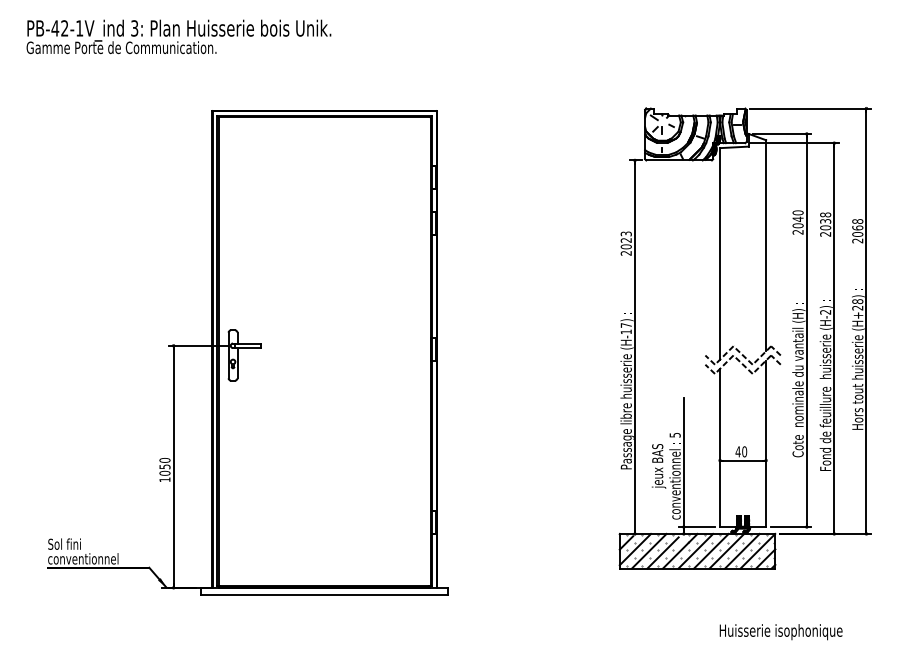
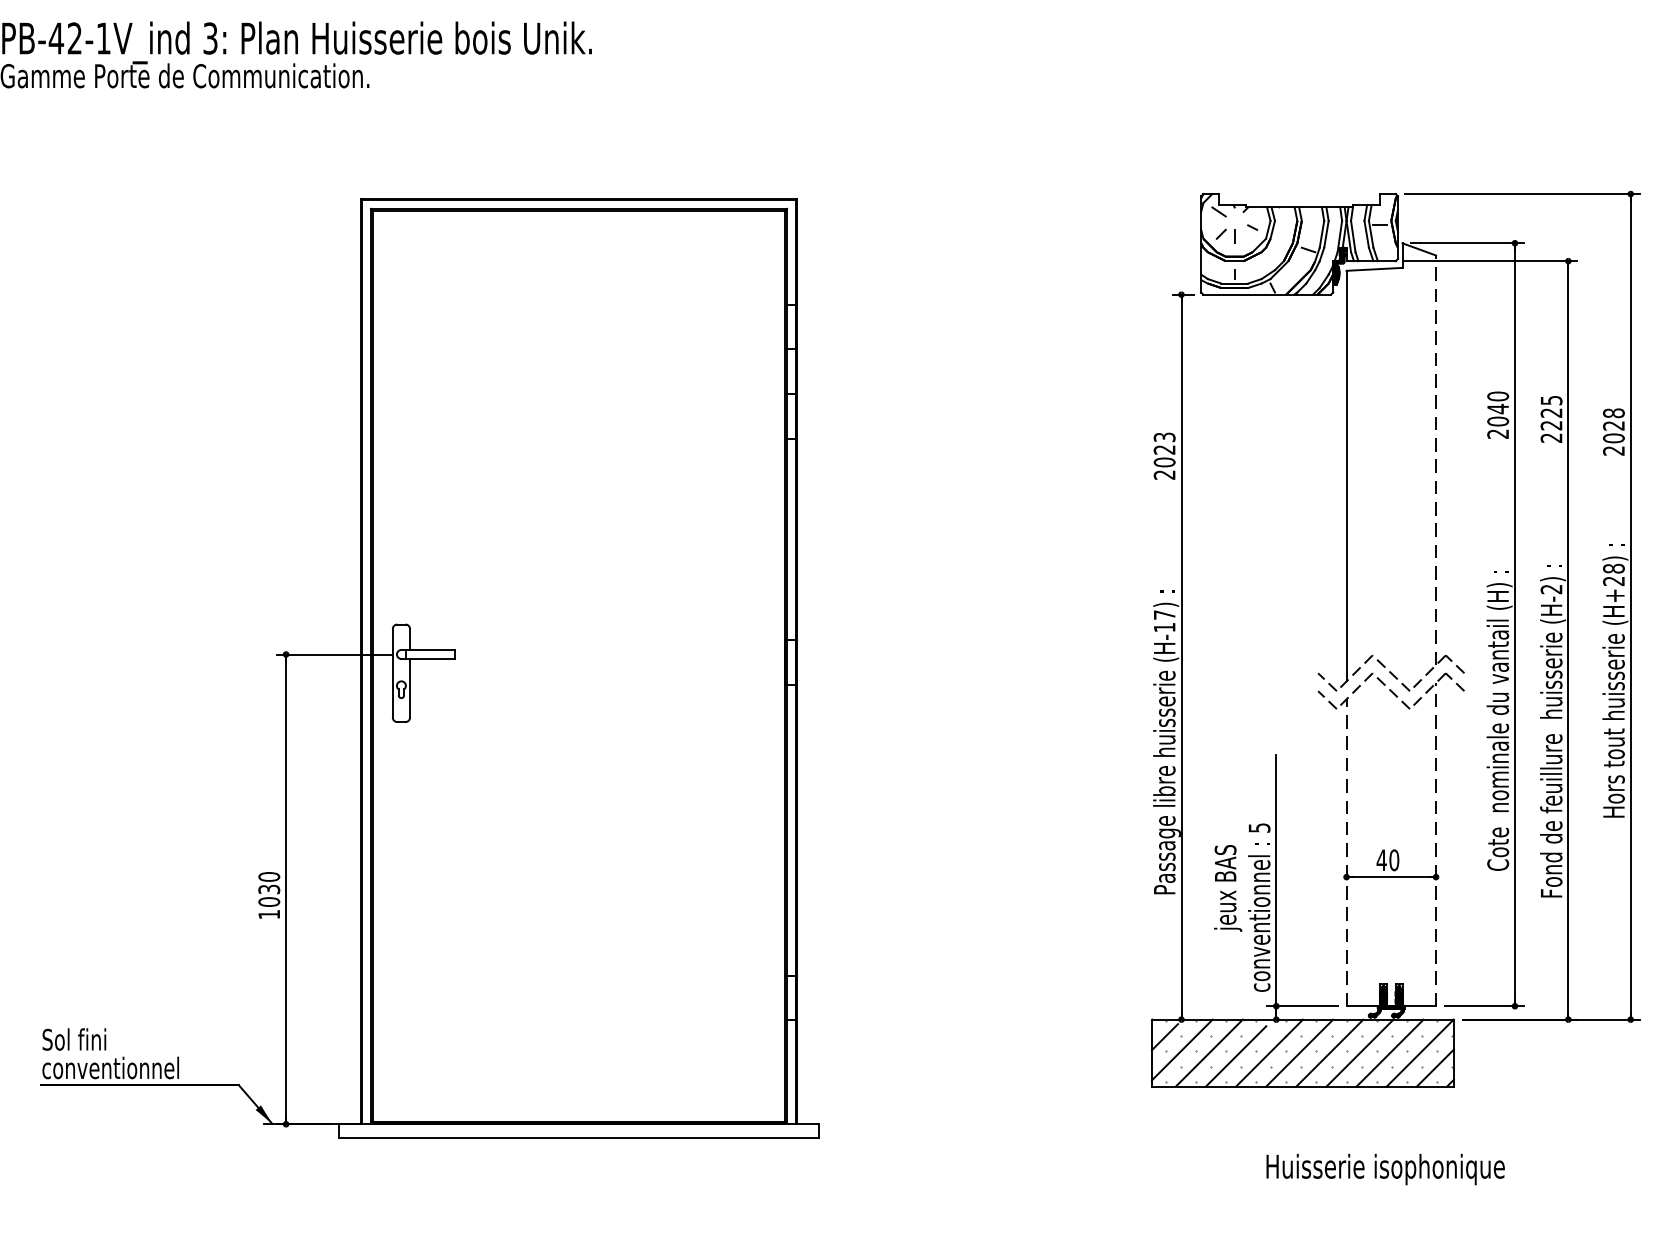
text: (825, 221) -> (1551, 413), 2038 -> 2225
text: (857, 227) -> (1613, 424), 2068 -> 2028
line: (766, 245) -> (1436, 459), solid -> dashed
line: (766, 443) -> (1436, 844), solid -> dashed
line: (720, 447) -> (1347, 851), solid -> dashed
text: (164, 466) -> (268, 888), 1050 -> 1030
text: (780, 632) -> (1384, 1170), moved

